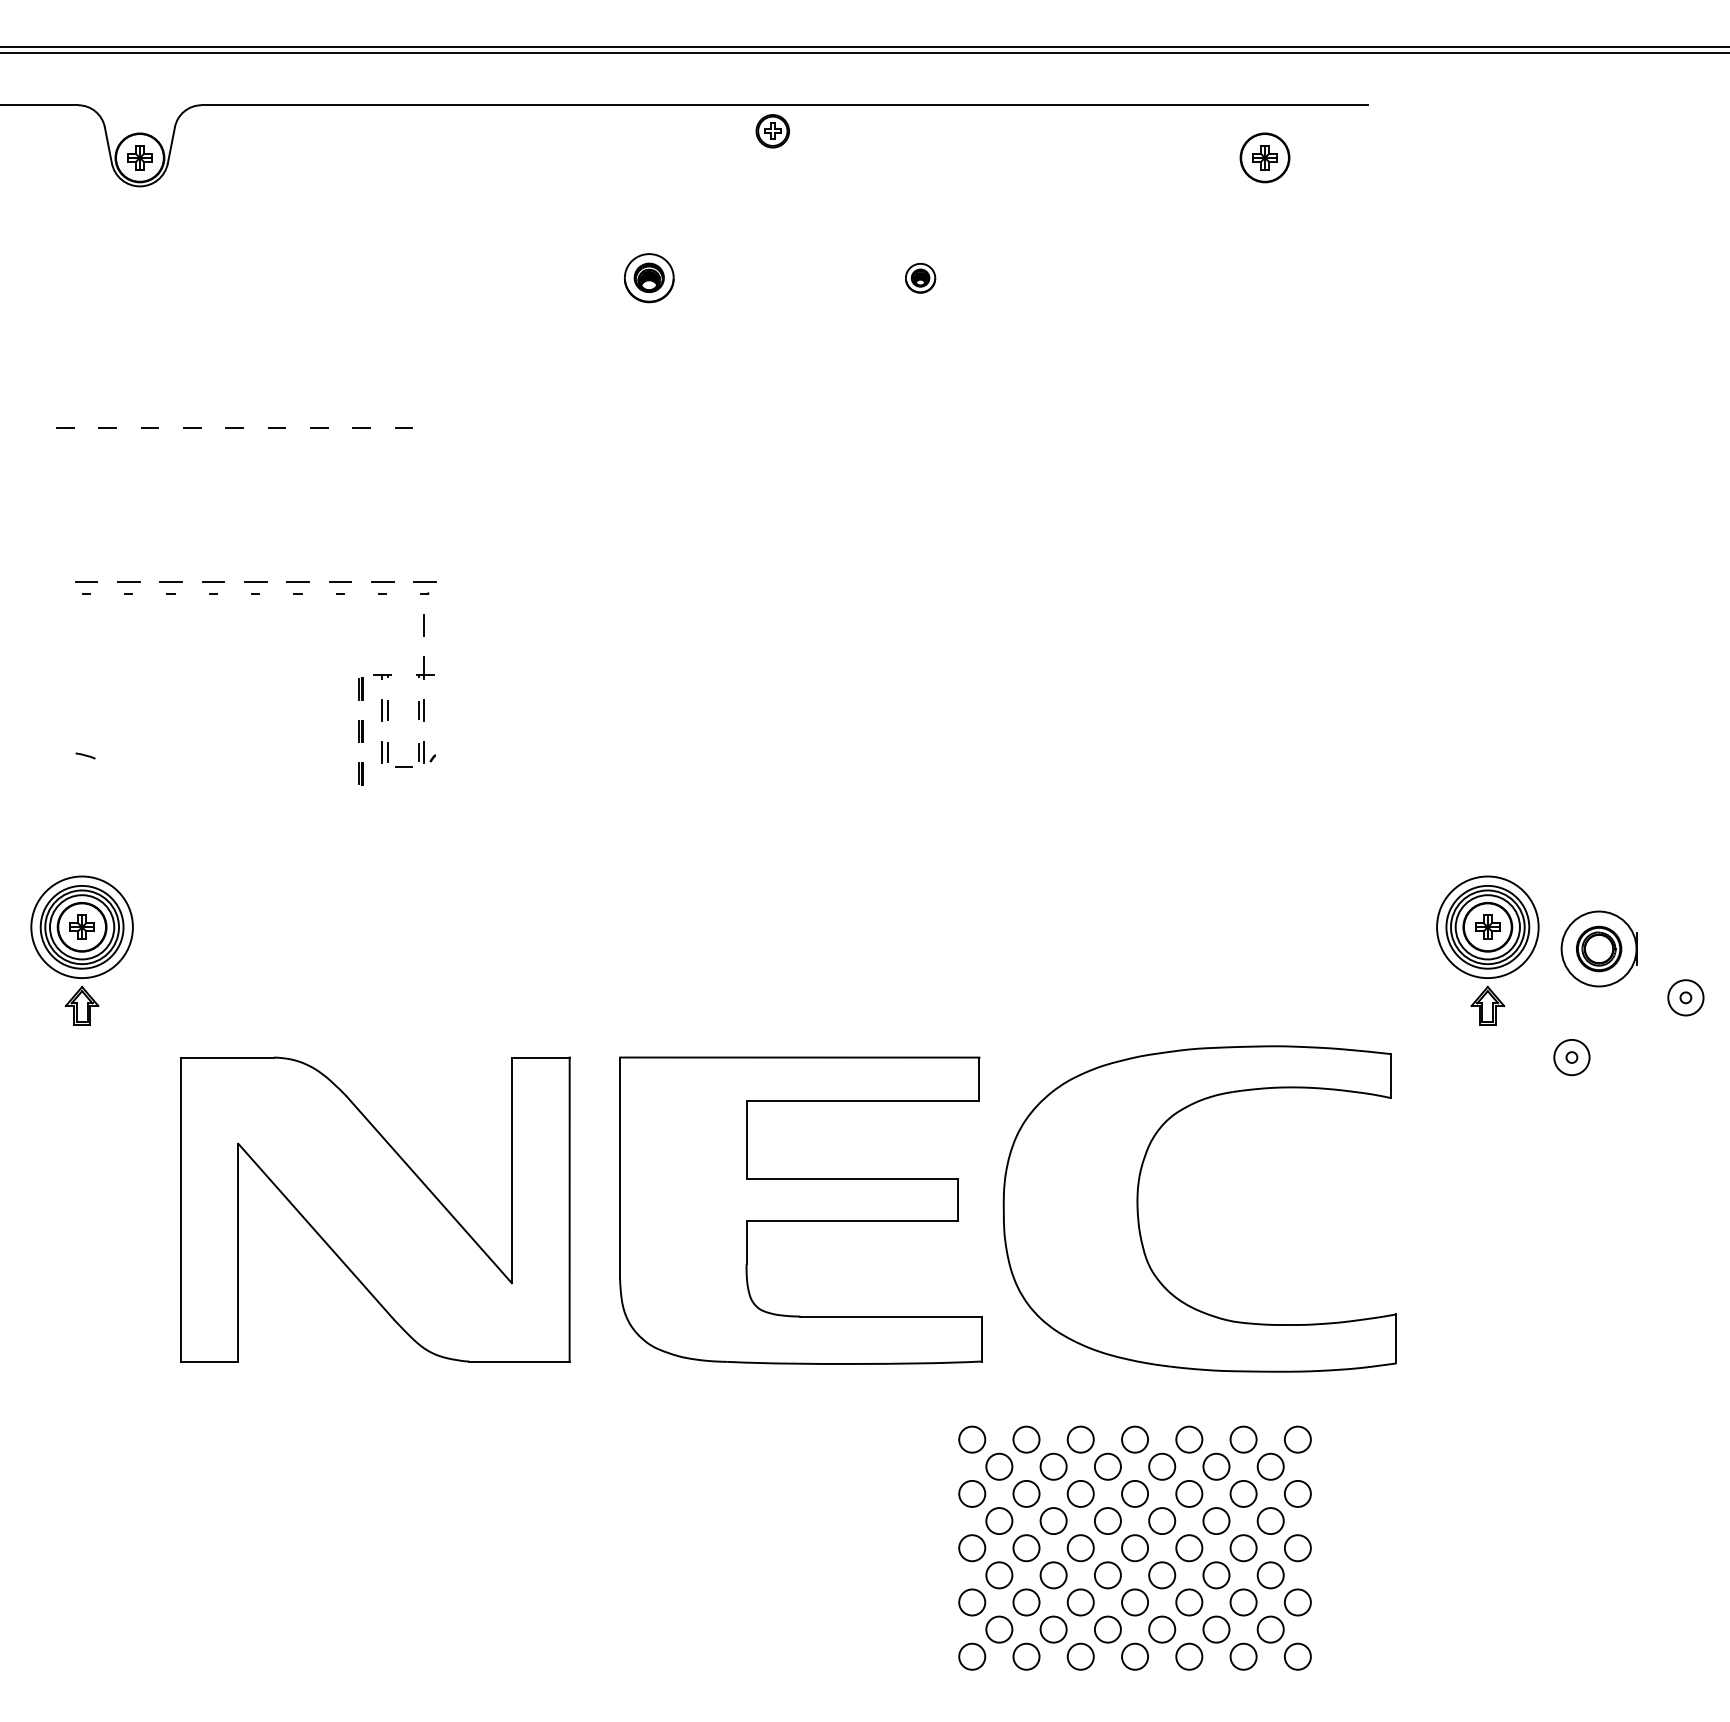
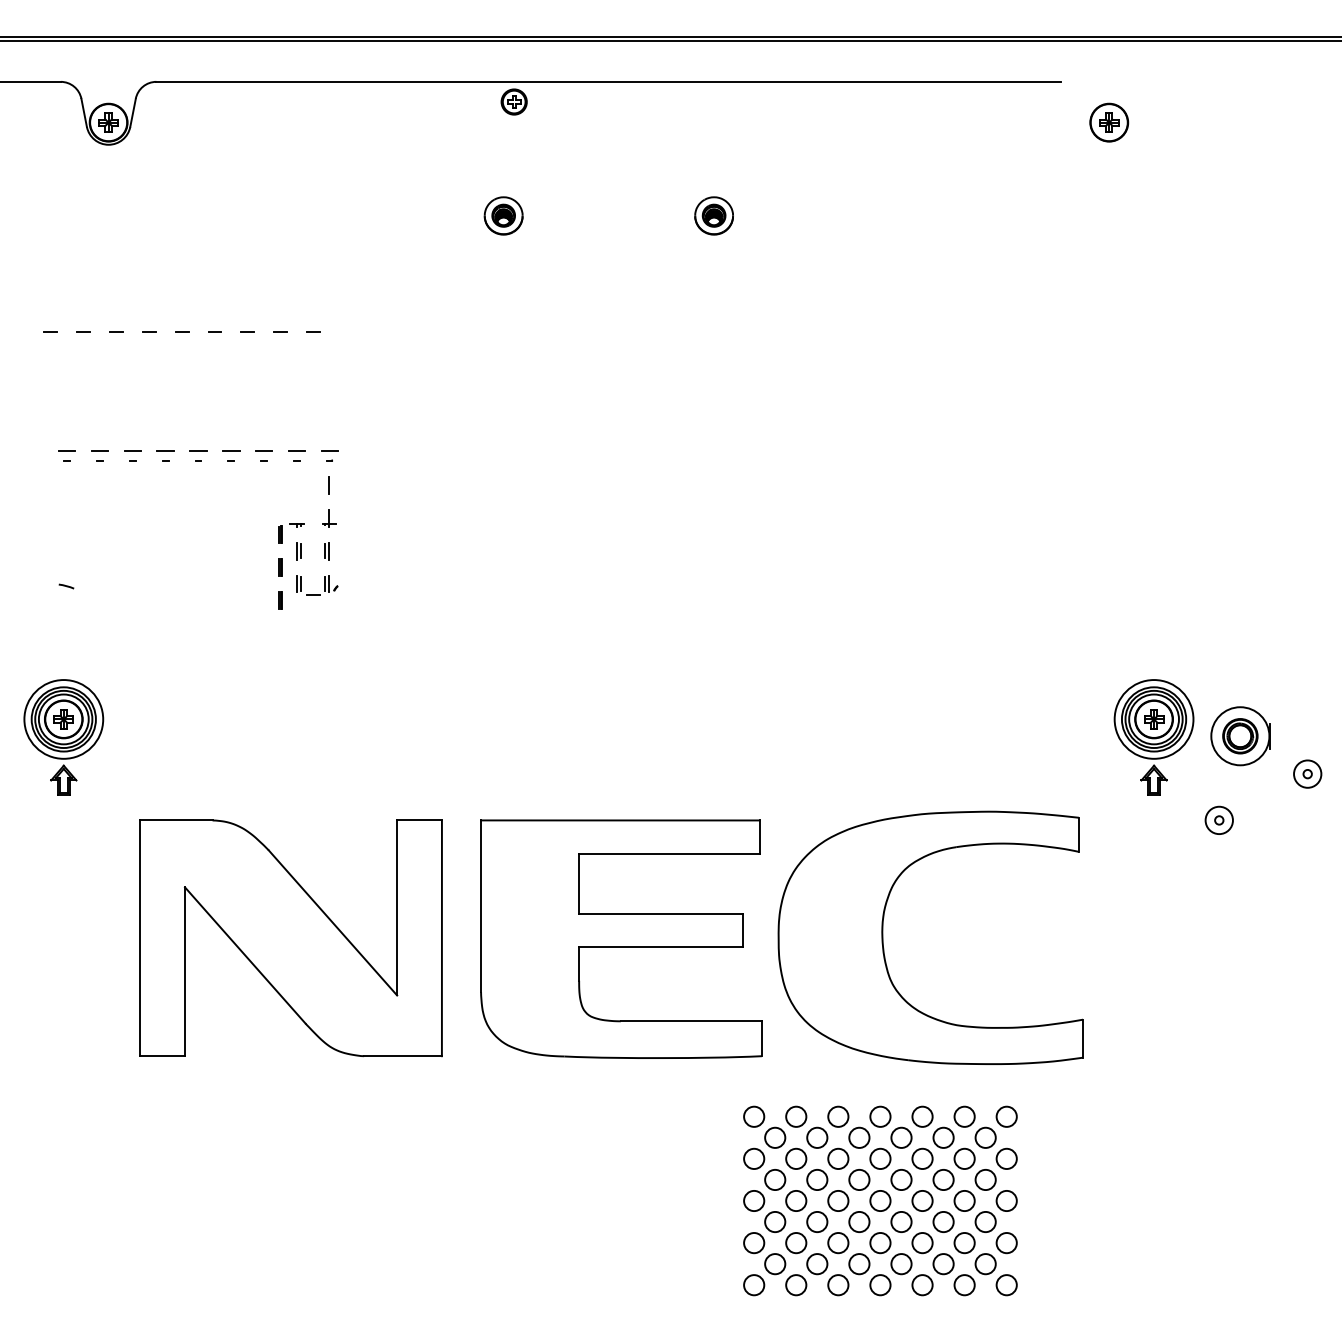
part: (772, 131) -> (513, 102), moved
part: (1264, 157) -> (1108, 122), moved
part: (920, 278) -> (714, 216), size x1.67

